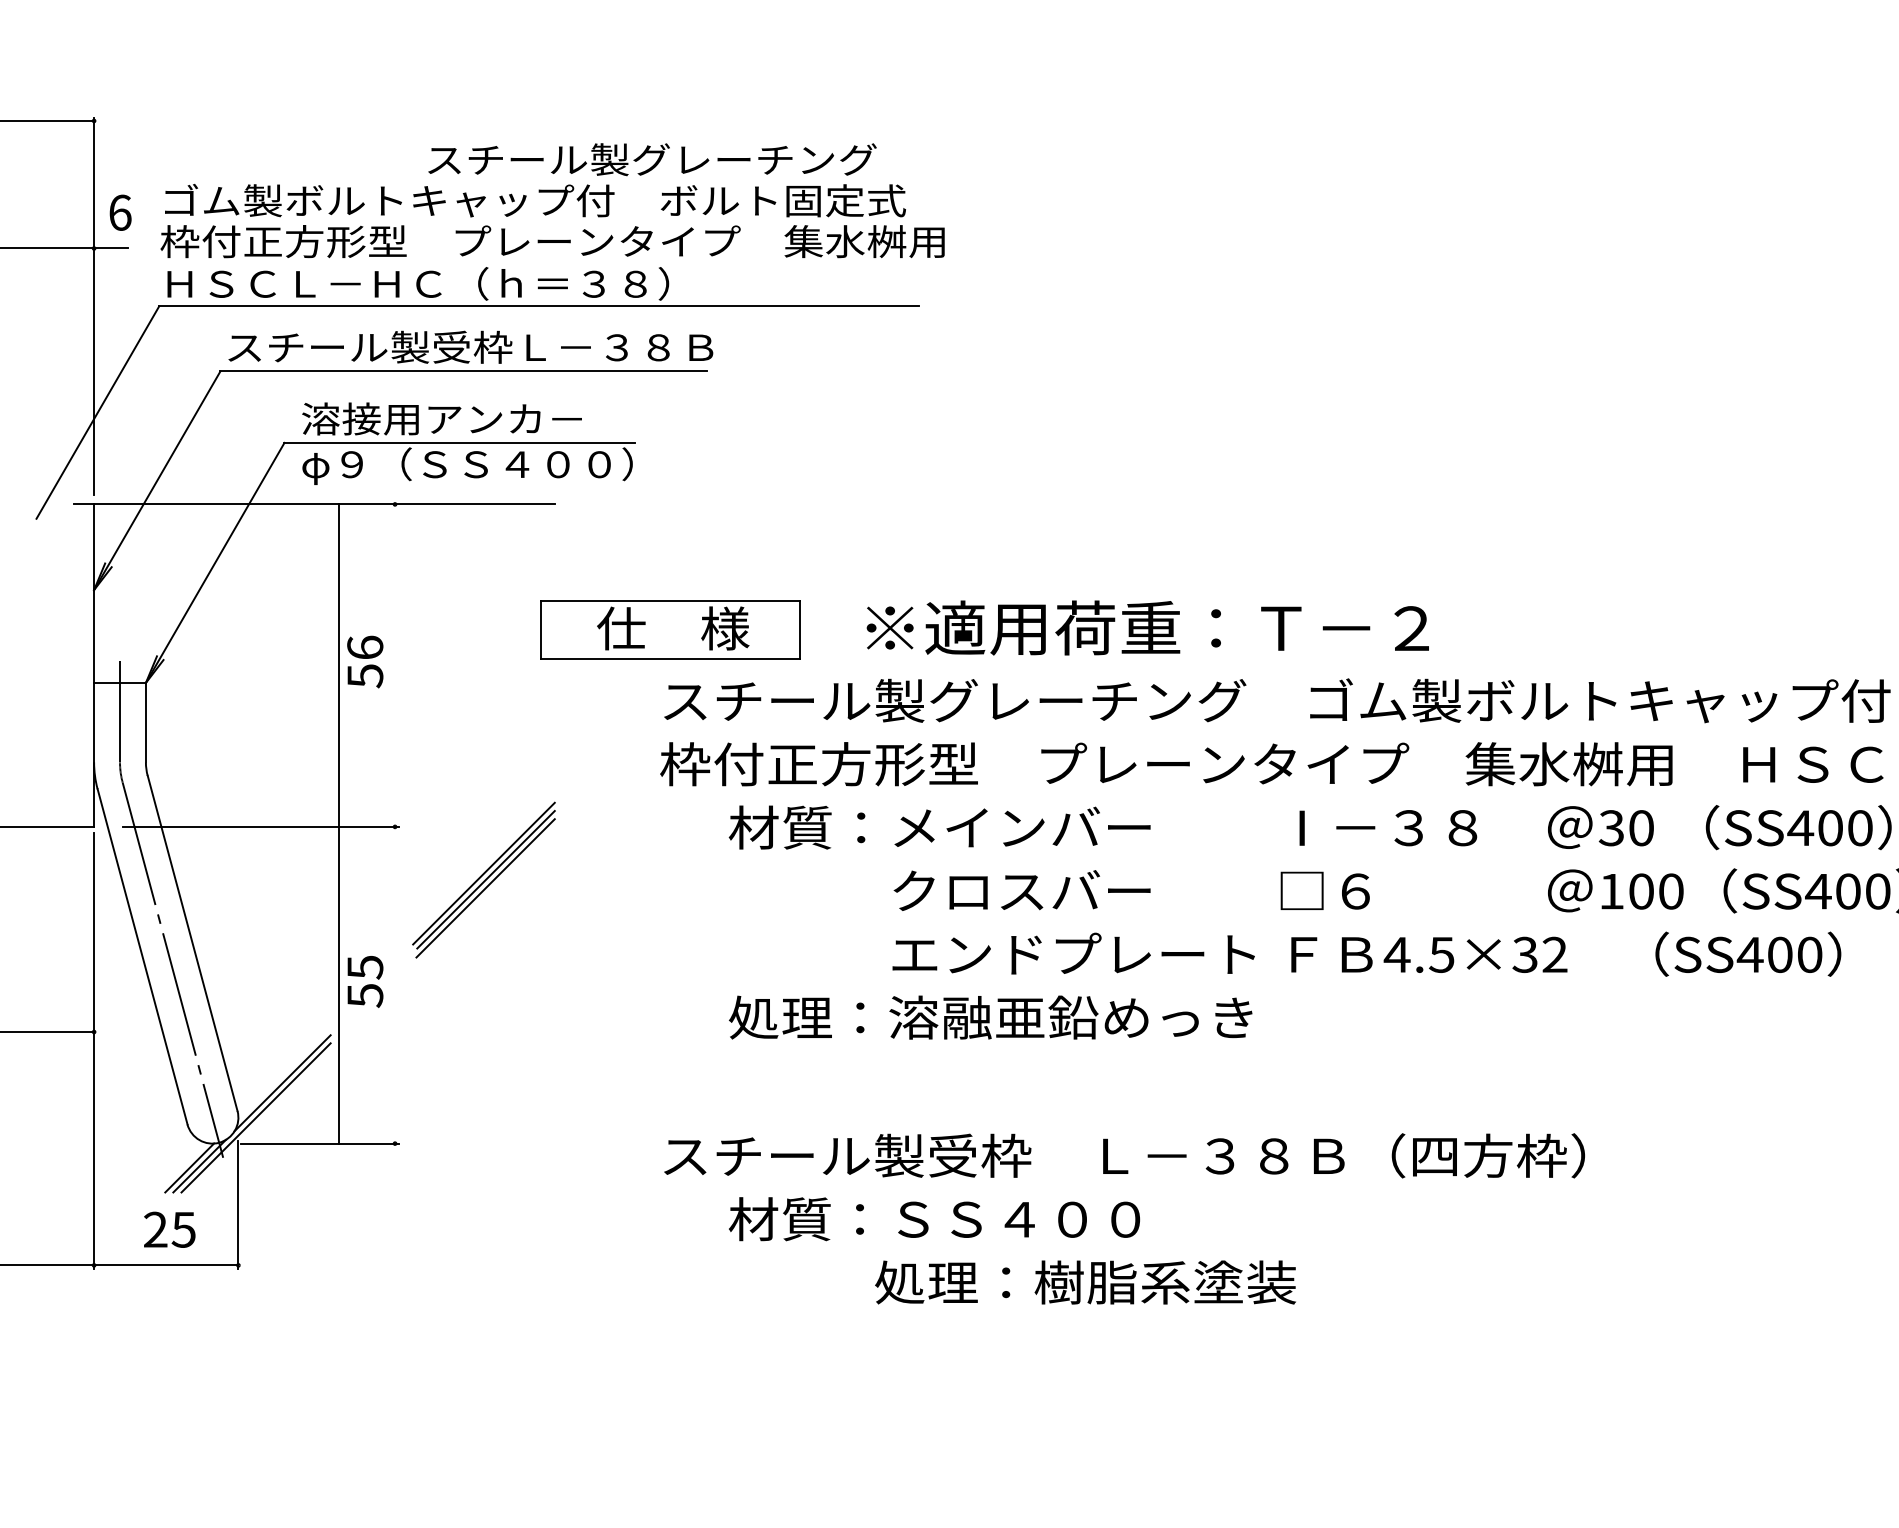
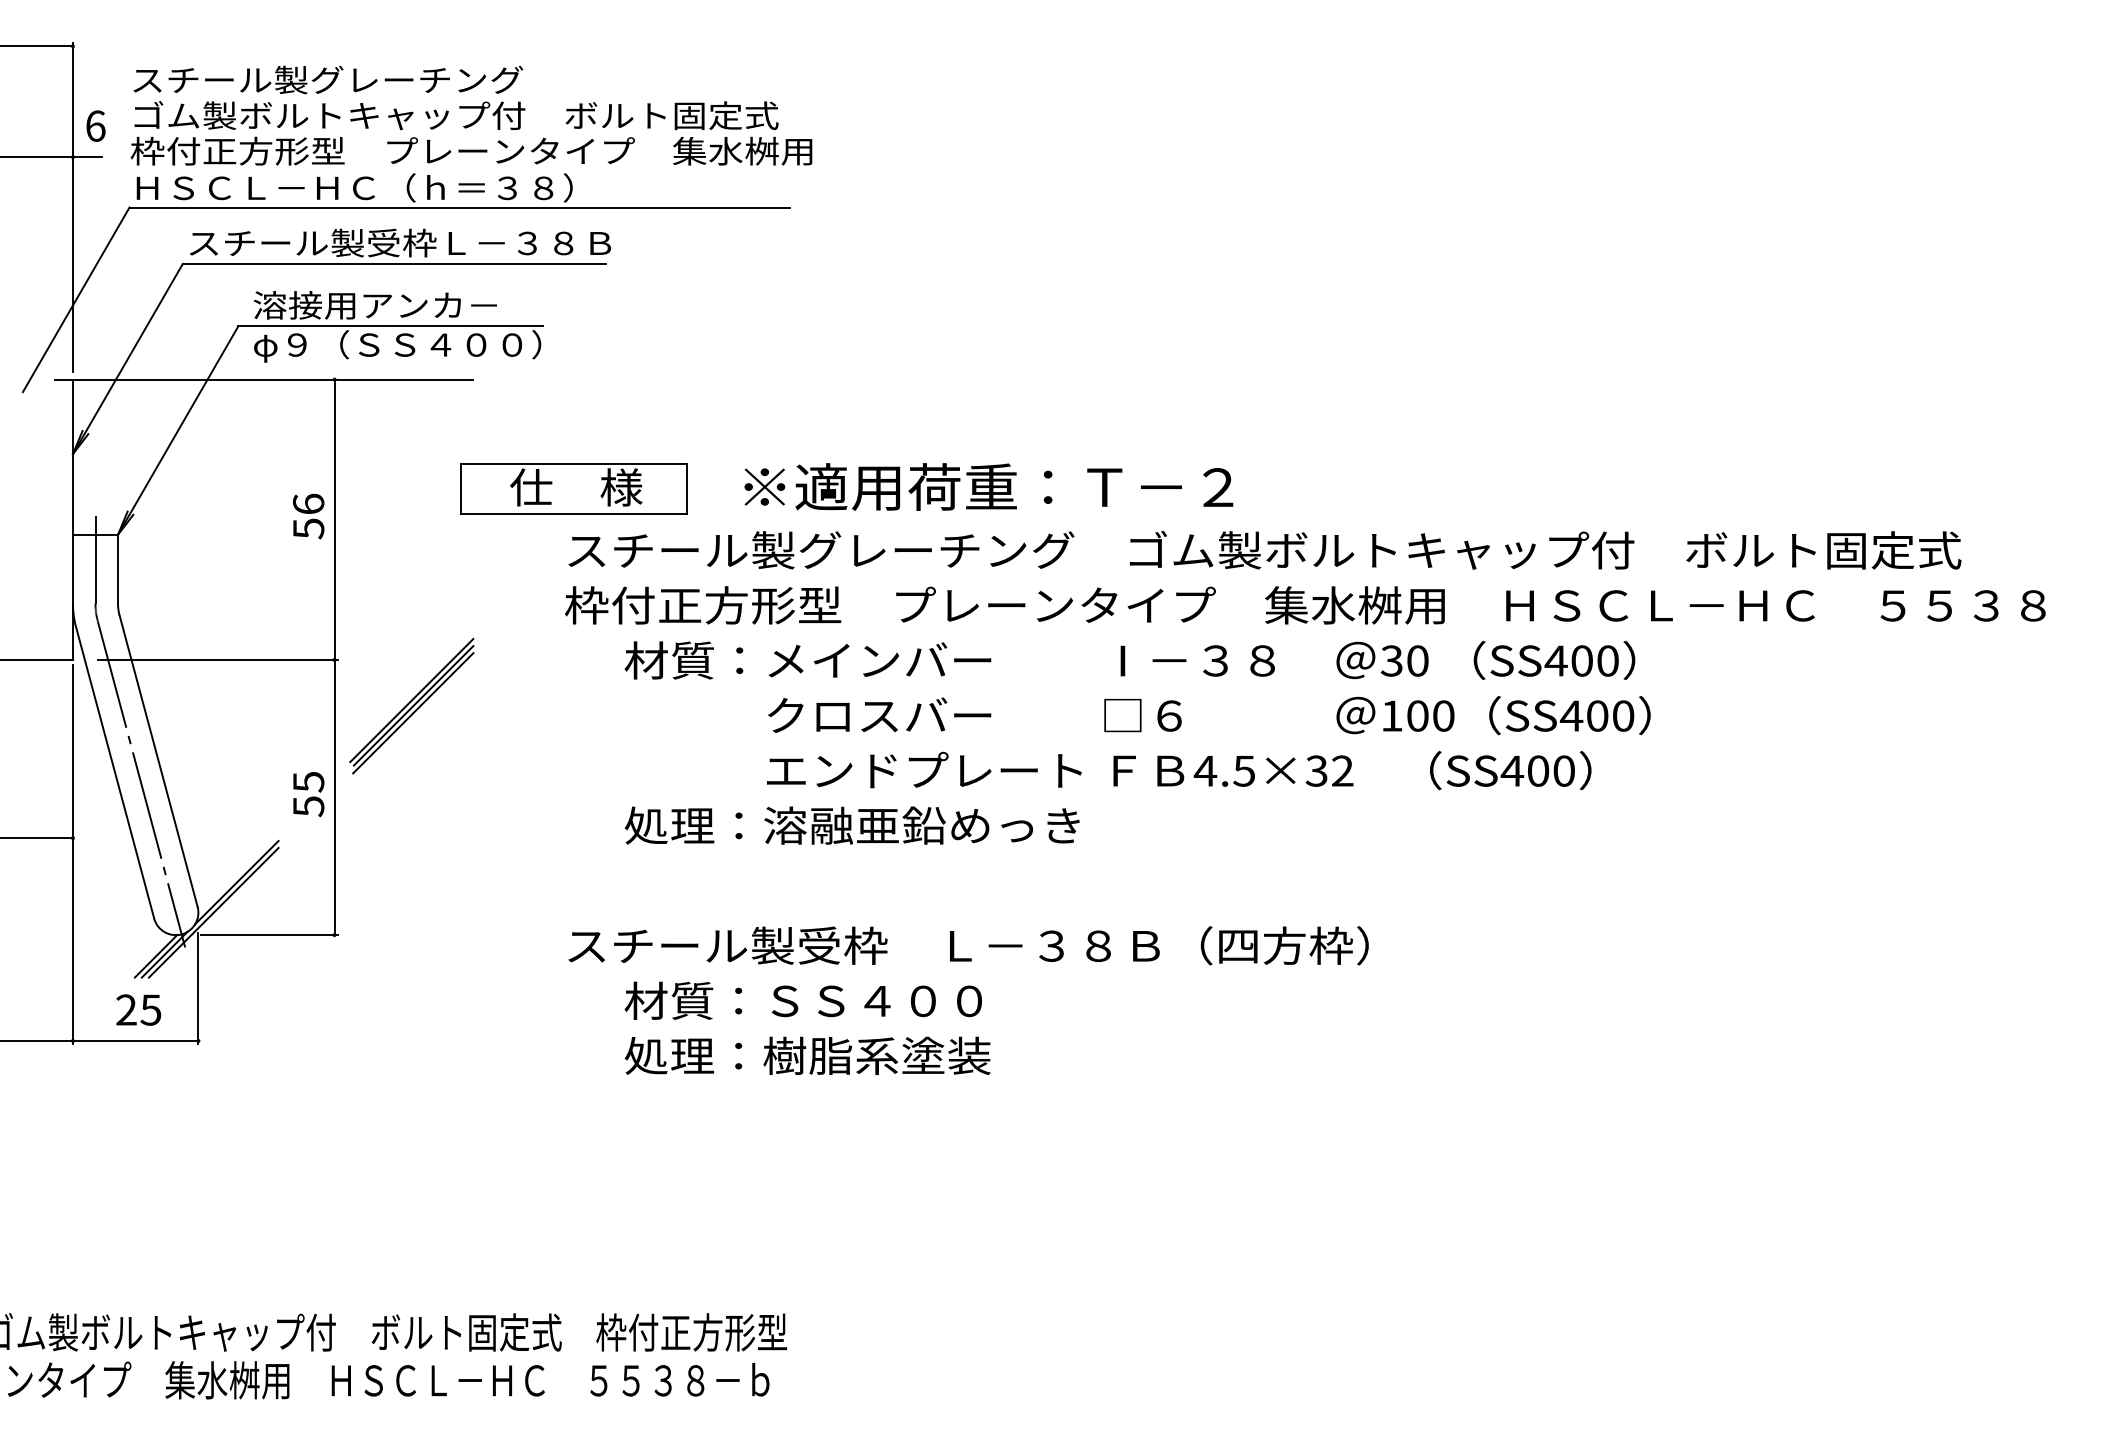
text: (652, 159) -> (328, 79), moved
line: (338, 824) -> (334, 657), moved
text: (1085, 1282) -> (807, 1055), moved

